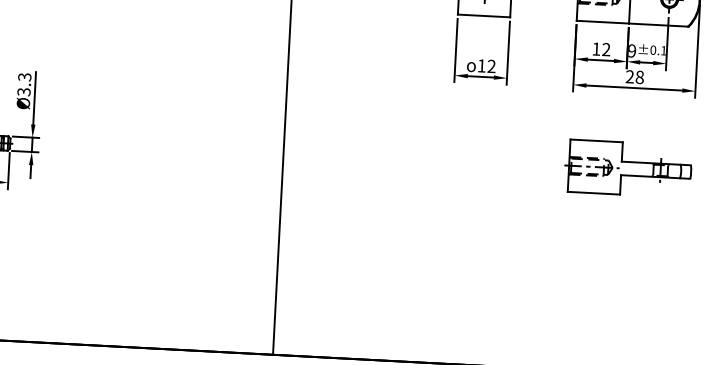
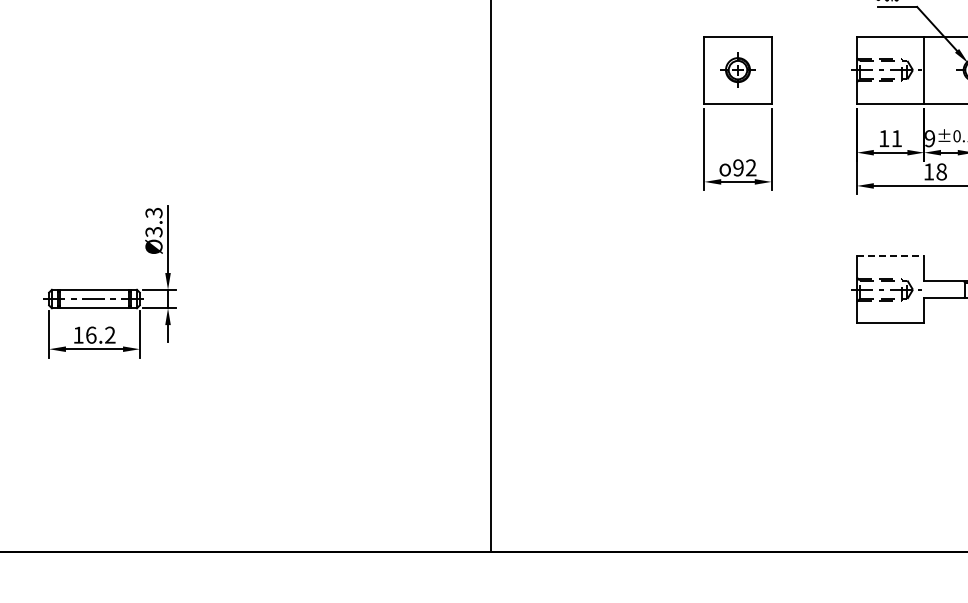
text: (606, 49) -> (896, 138), 12 -> 11
text: (481, 65) -> (738, 167), 12 -> 92
text: (629, 76) -> (928, 171), 28 -> 18
line: (596, 141) -> (890, 256), solid -> dashed

